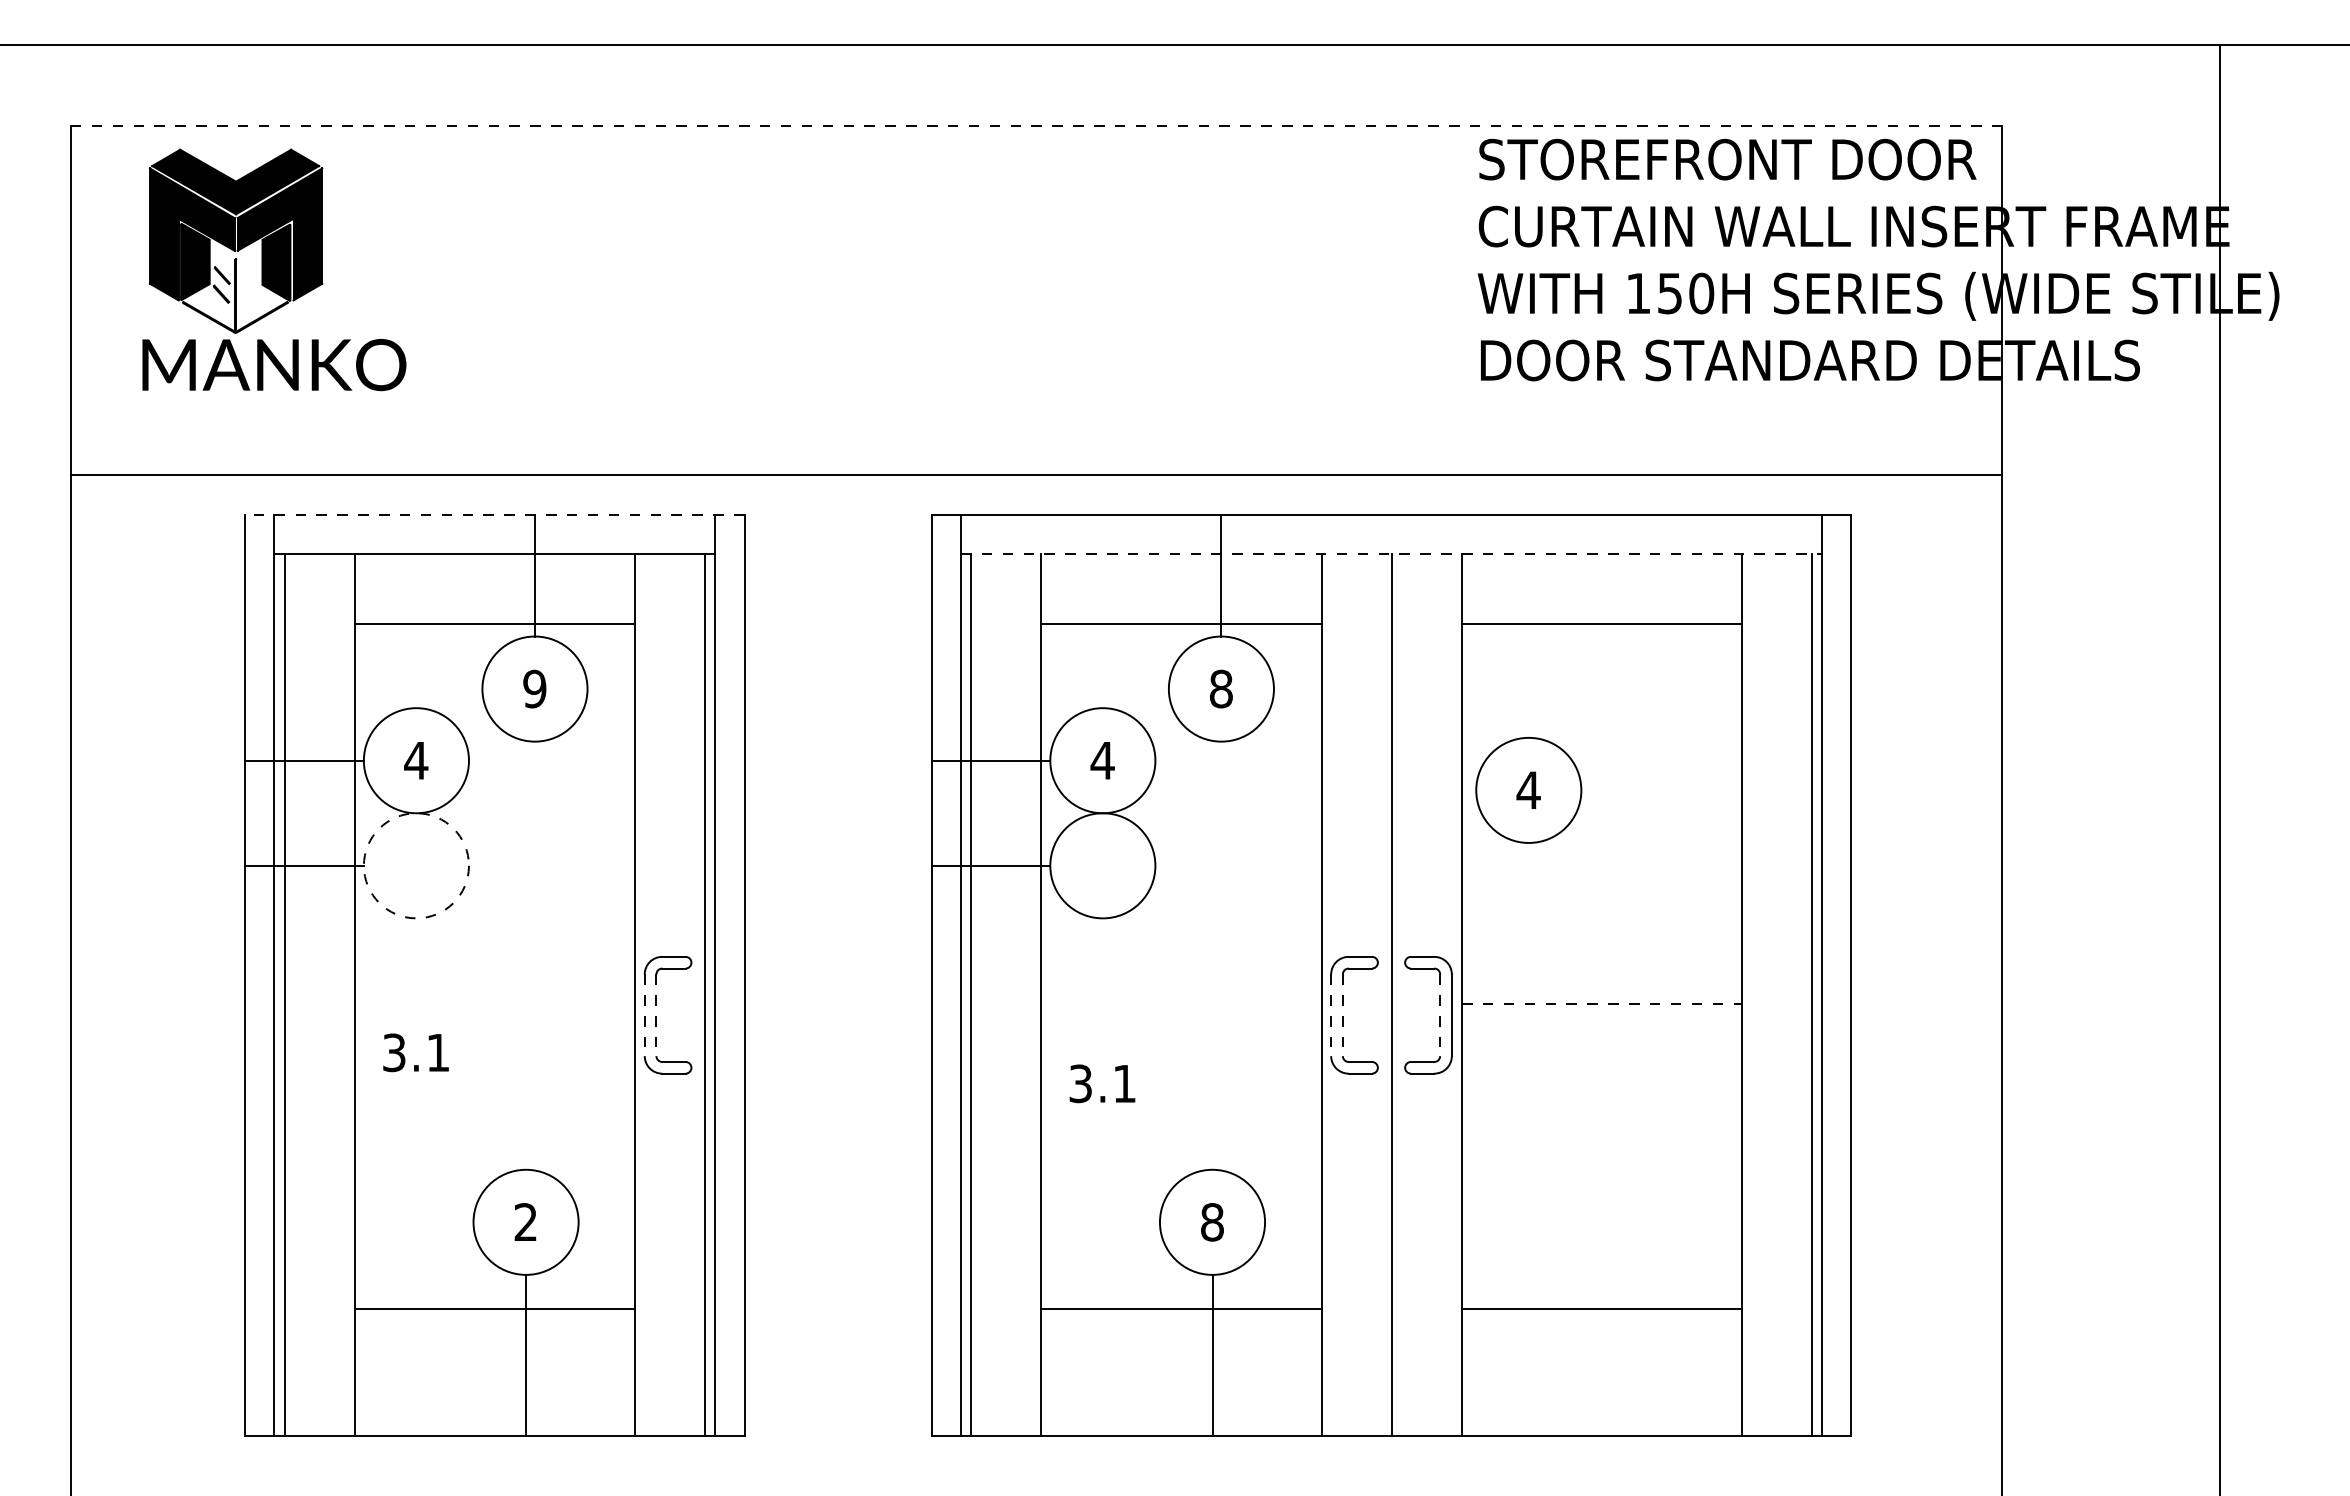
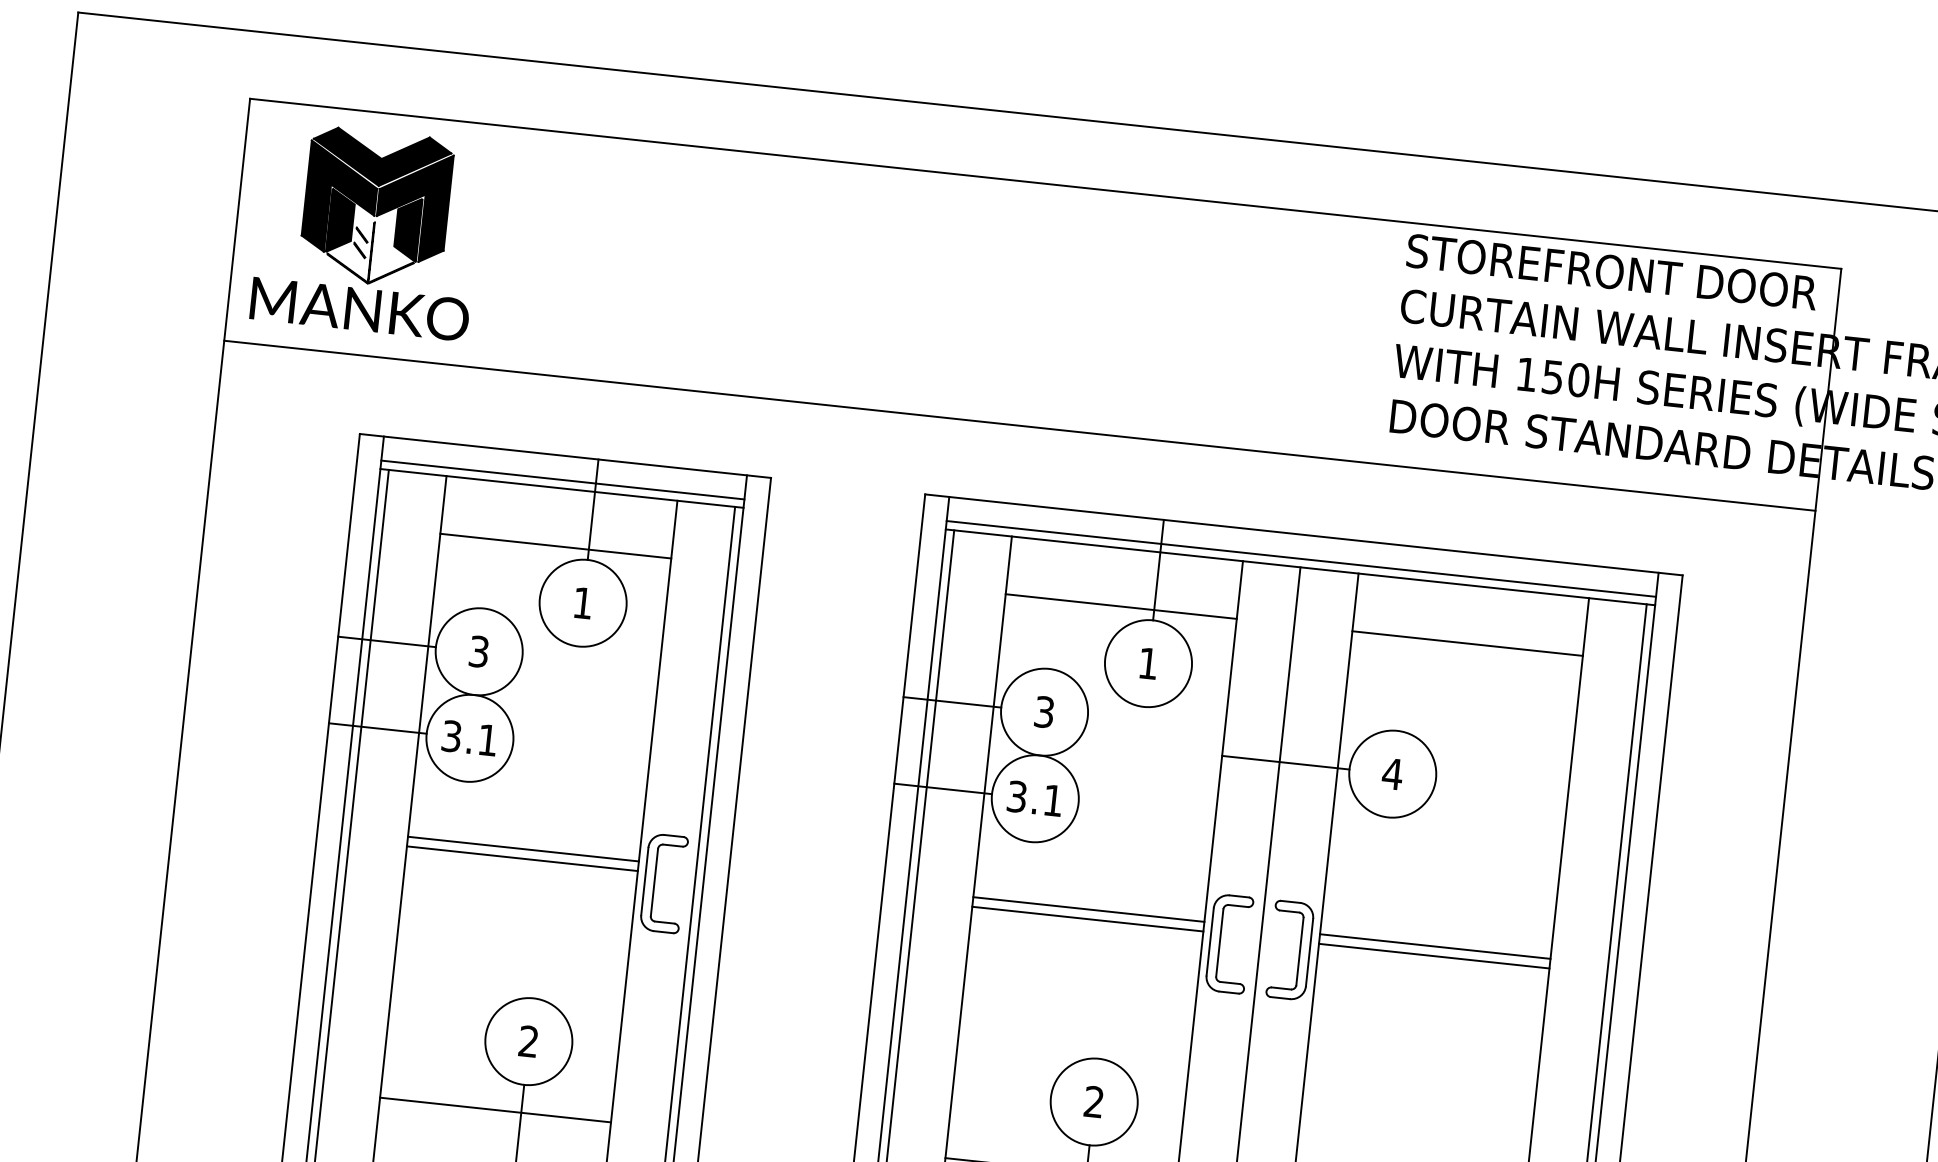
line: (1036, 126) -> (1045, 184), dashed -> solid
text: (274, 365) -> (360, 309), moved
line: (1036, 475) -> (1019, 426), moved
line: (494, 514) -> (565, 455), dashed -> solid
line: (494, 543) -> (562, 479), added
line: (1391, 543) -> (1301, 558), added
line: (1391, 554) -> (1300, 567), dashed -> solid
text: (534, 688) -> (582, 602), 9 -> 1
text: (1221, 688) -> (1148, 663), 8 -> 1
text: (416, 760) -> (479, 651), 4 -> 3
text: (1102, 760) -> (1044, 711), 4 -> 3
line: (1398, 790) -> (1285, 762), added
circle: (415, 865) -> (469, 737), dashed -> solid
line: (494, 991) -> (523, 848), added
line: (1181, 991) -> (1089, 909), added
line: (1601, 991) -> (1434, 946), added
line: (494, 1003) -> (522, 858), added
line: (1181, 1003) -> (1087, 919), added
line: (1601, 1003) -> (1433, 956), dashed -> solid
line: (644, 1015) -> (644, 881), dashed -> solid
line: (656, 1015) -> (654, 882), dashed -> solid
line: (1331, 1015) -> (1210, 942), dashed -> solid
line: (1342, 1015) -> (1219, 943), dashed -> solid
line: (1440, 1015) -> (1300, 951), dashed -> solid
text: (415, 1052) -> (469, 737), moved
text: (1102, 1083) -> (1035, 798), moved
text: (1212, 1222) -> (1094, 1102), 8 -> 2

